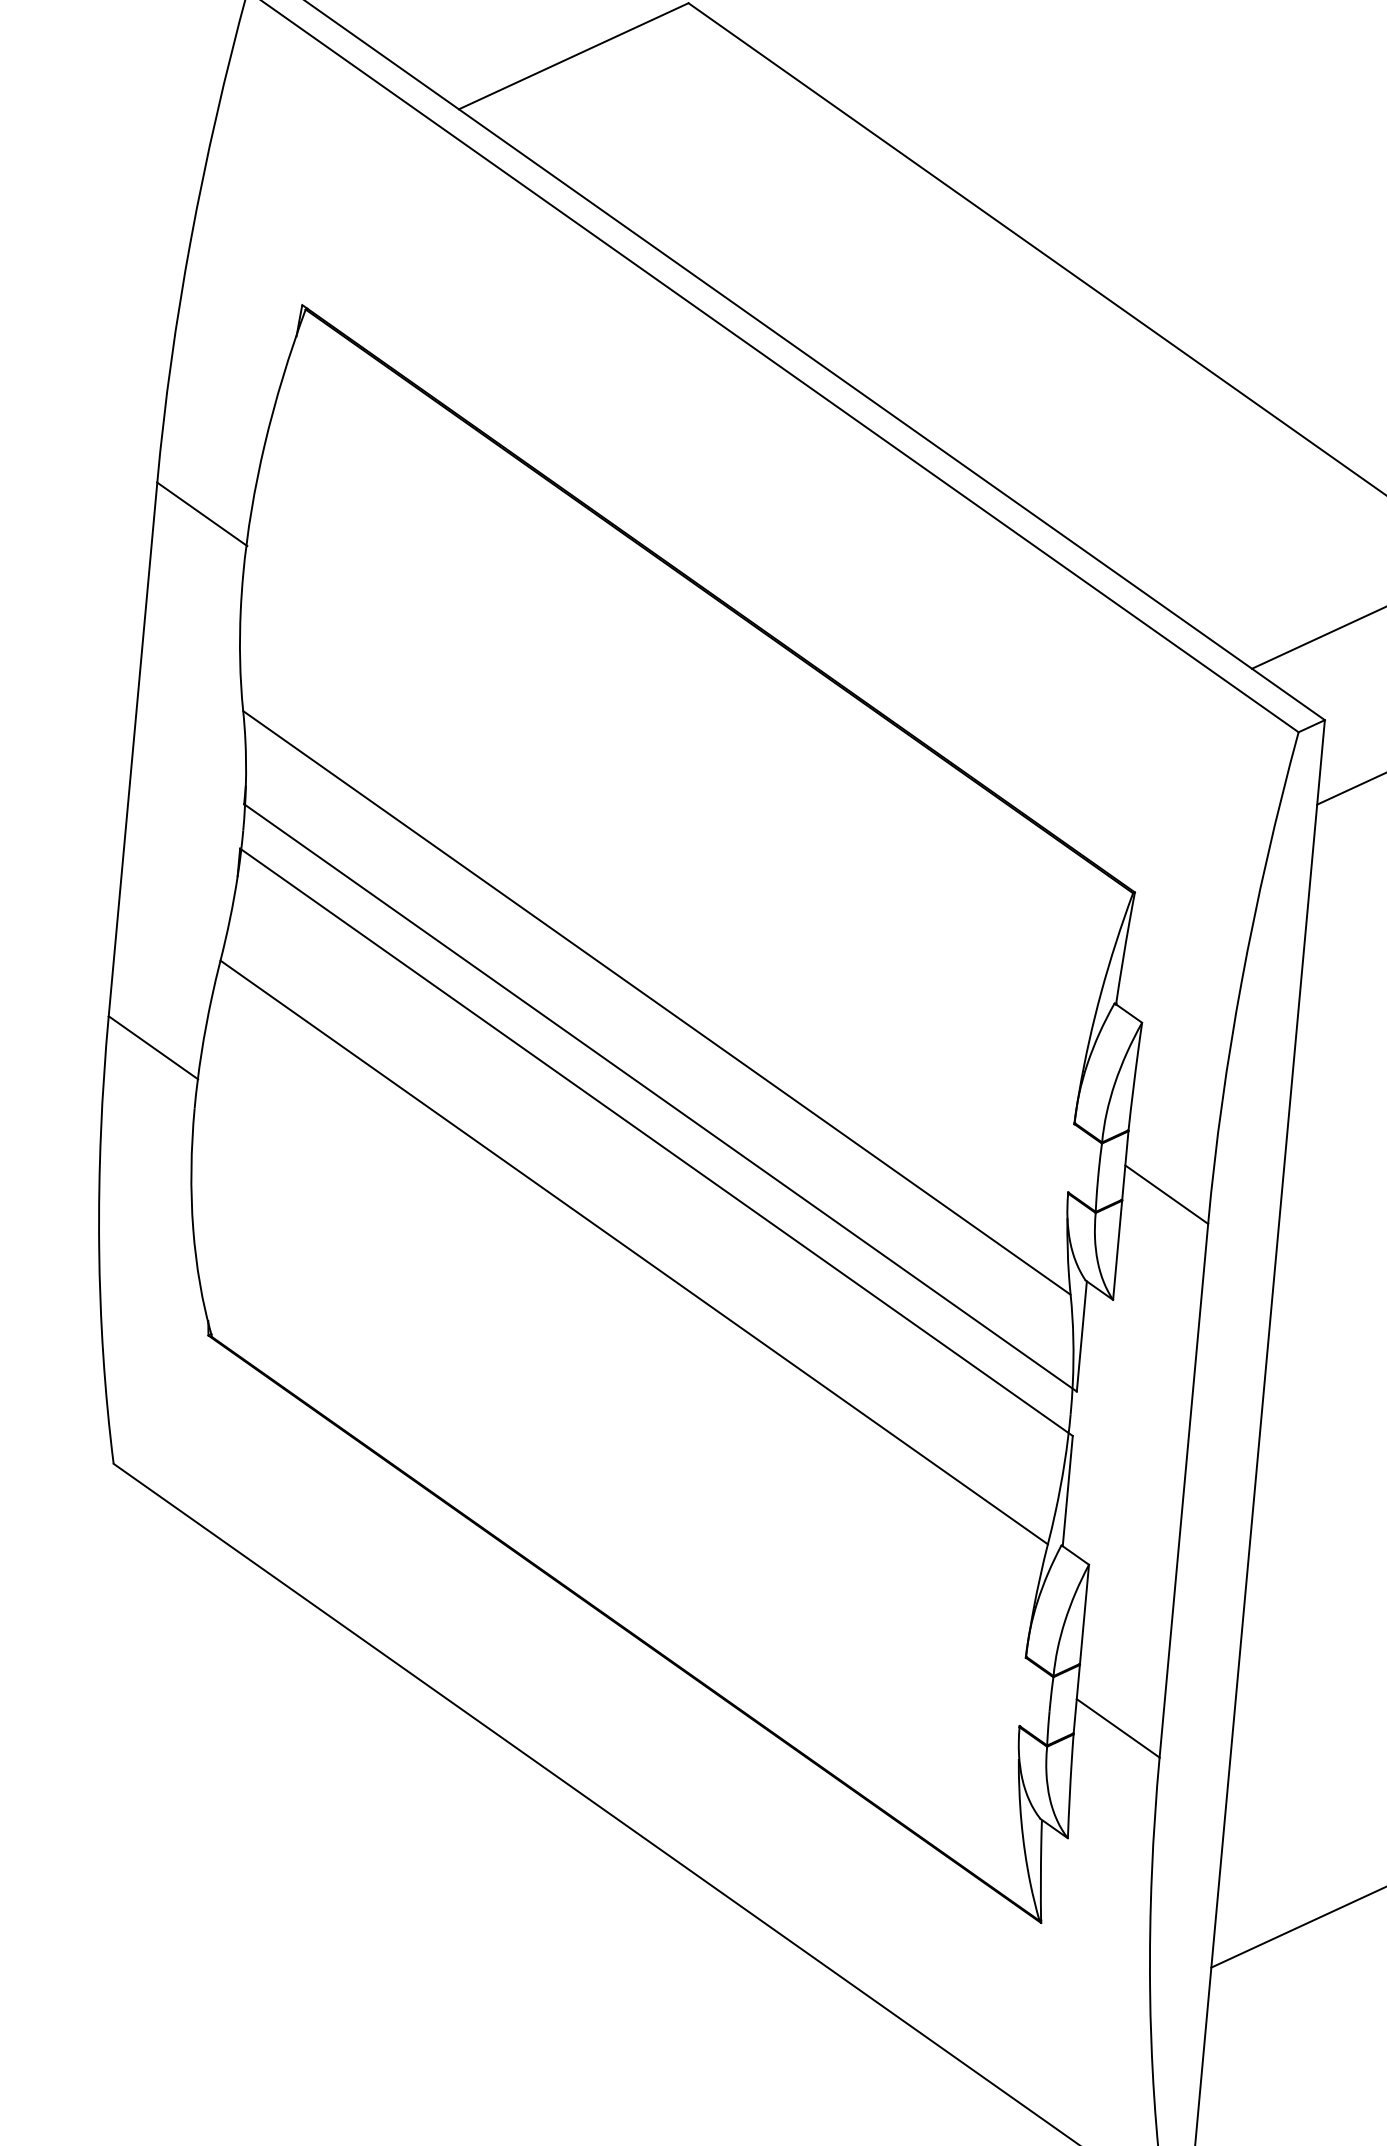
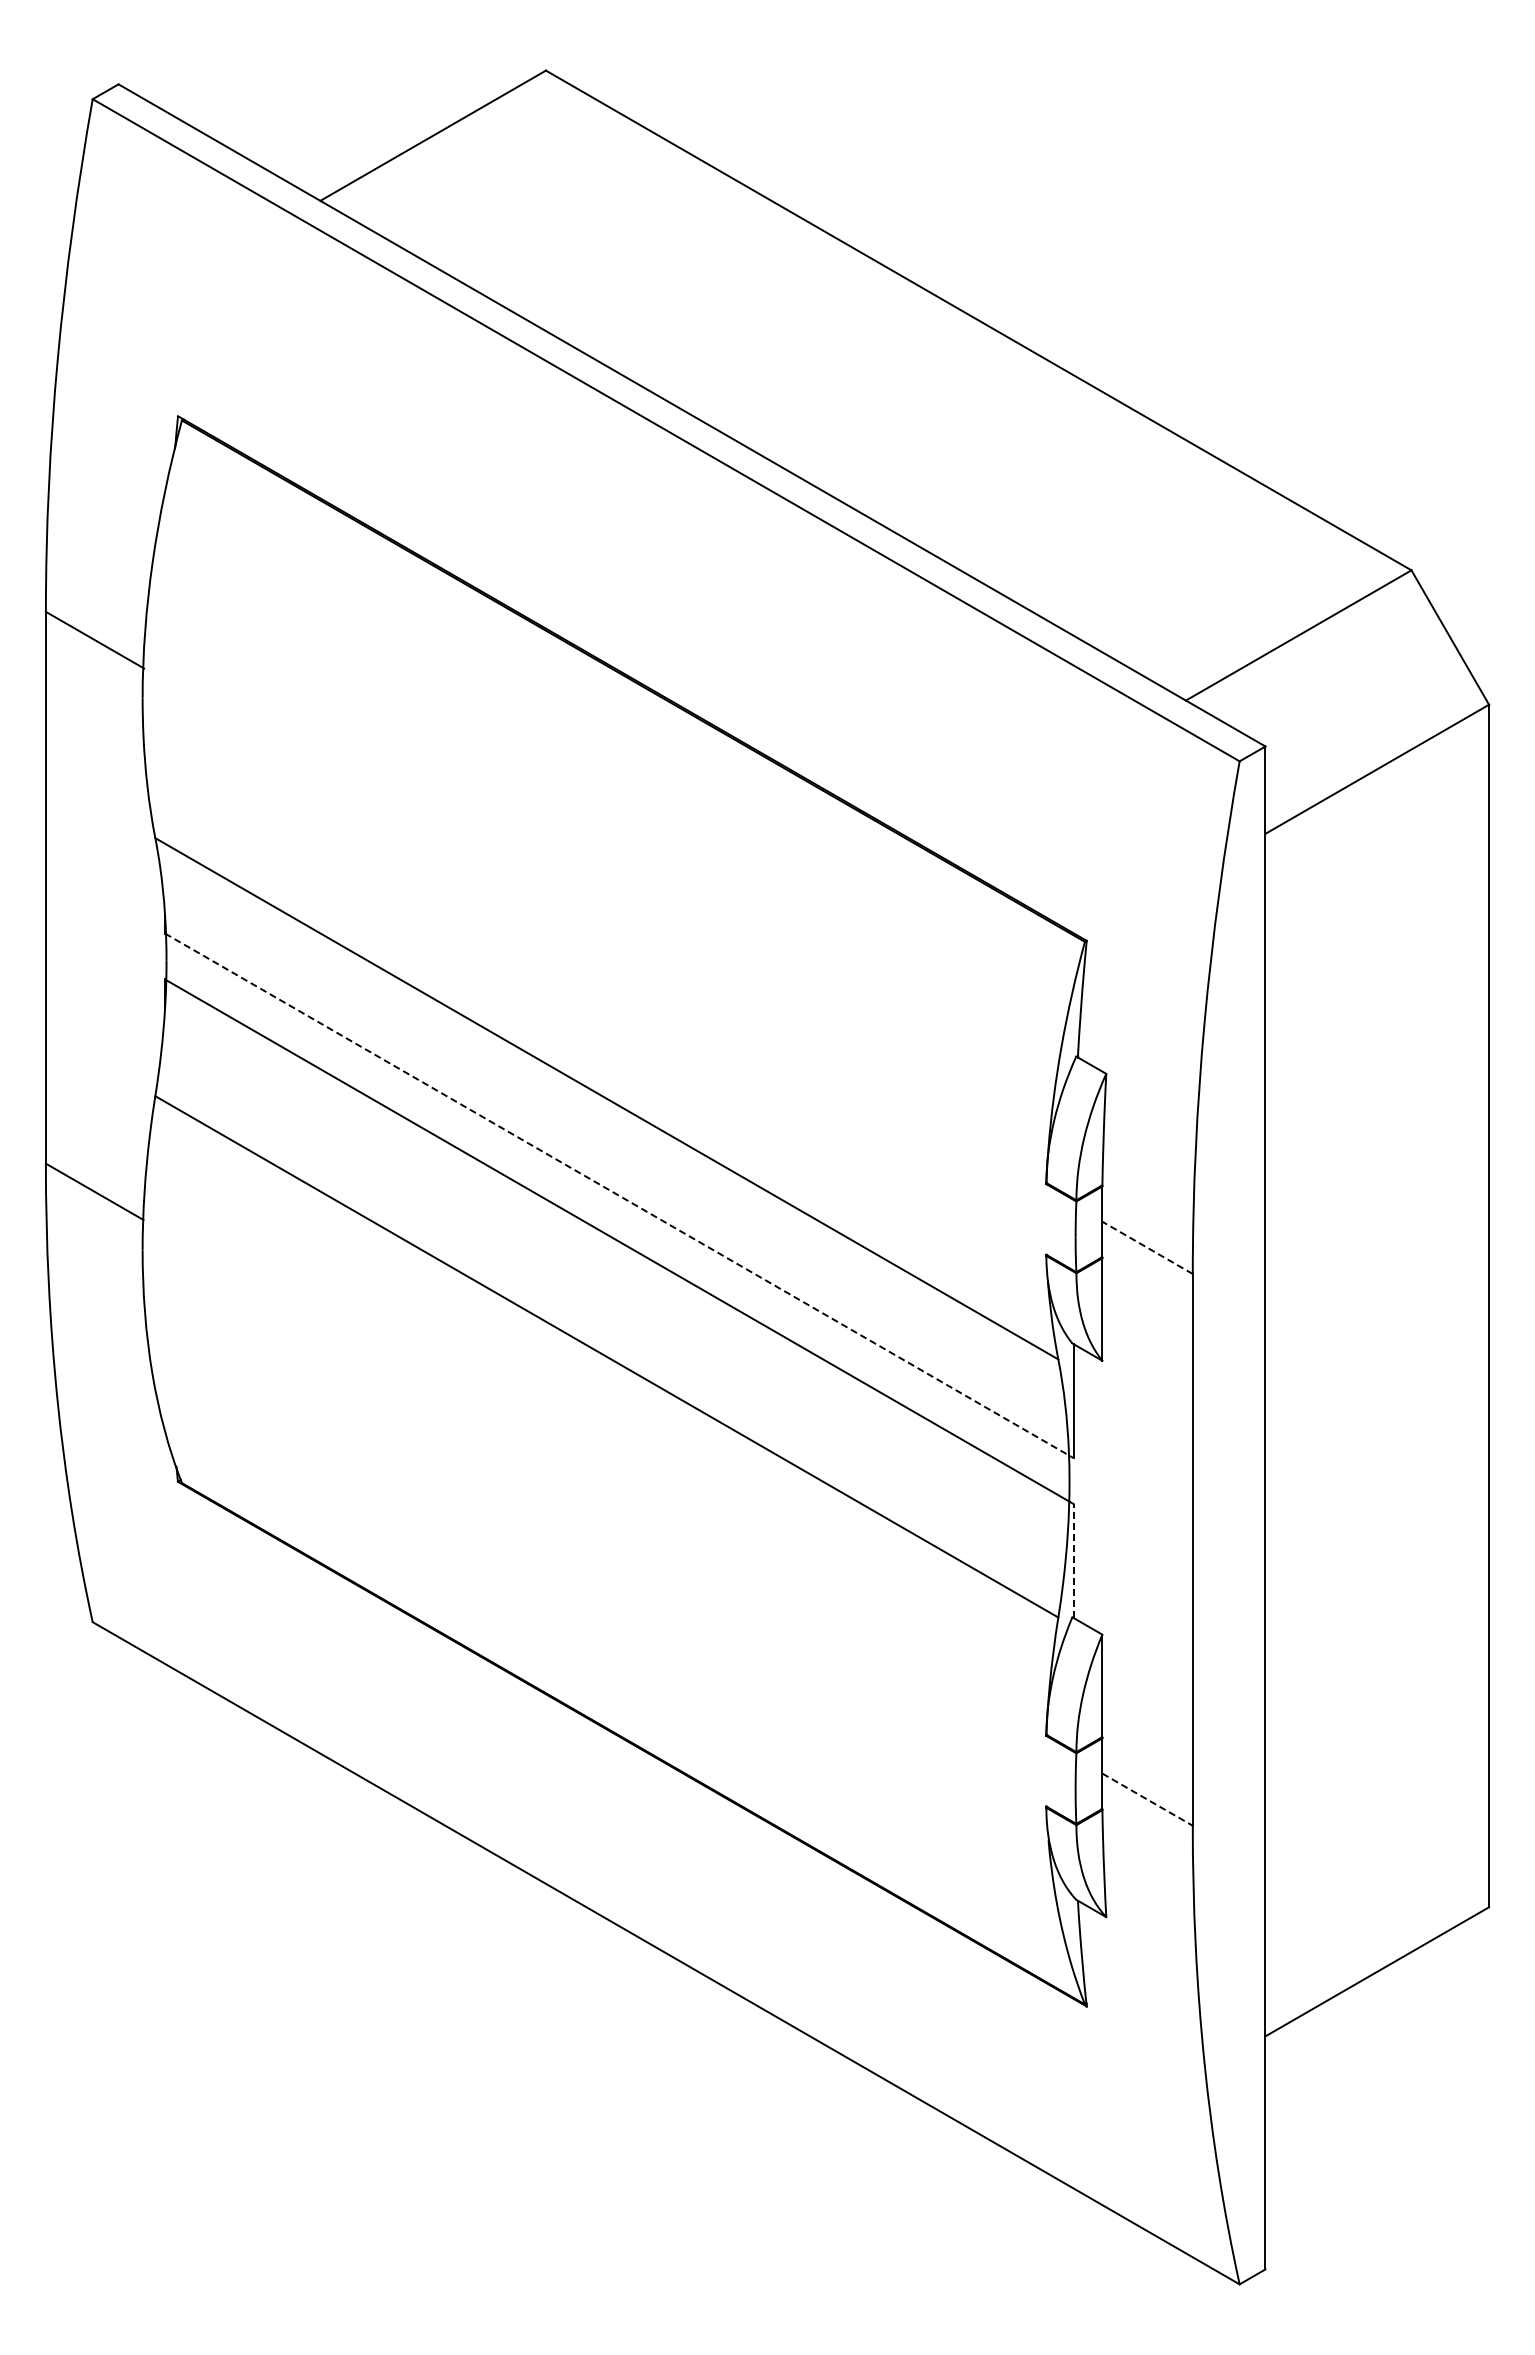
line: (660, 1097) -> (619, 1195), solid -> dashed
line: (1166, 1194) -> (1147, 1247), solid -> dashed
line: (1067, 1491) -> (1073, 1561), solid -> dashed
line: (1119, 1728) -> (1148, 1799), solid -> dashed

